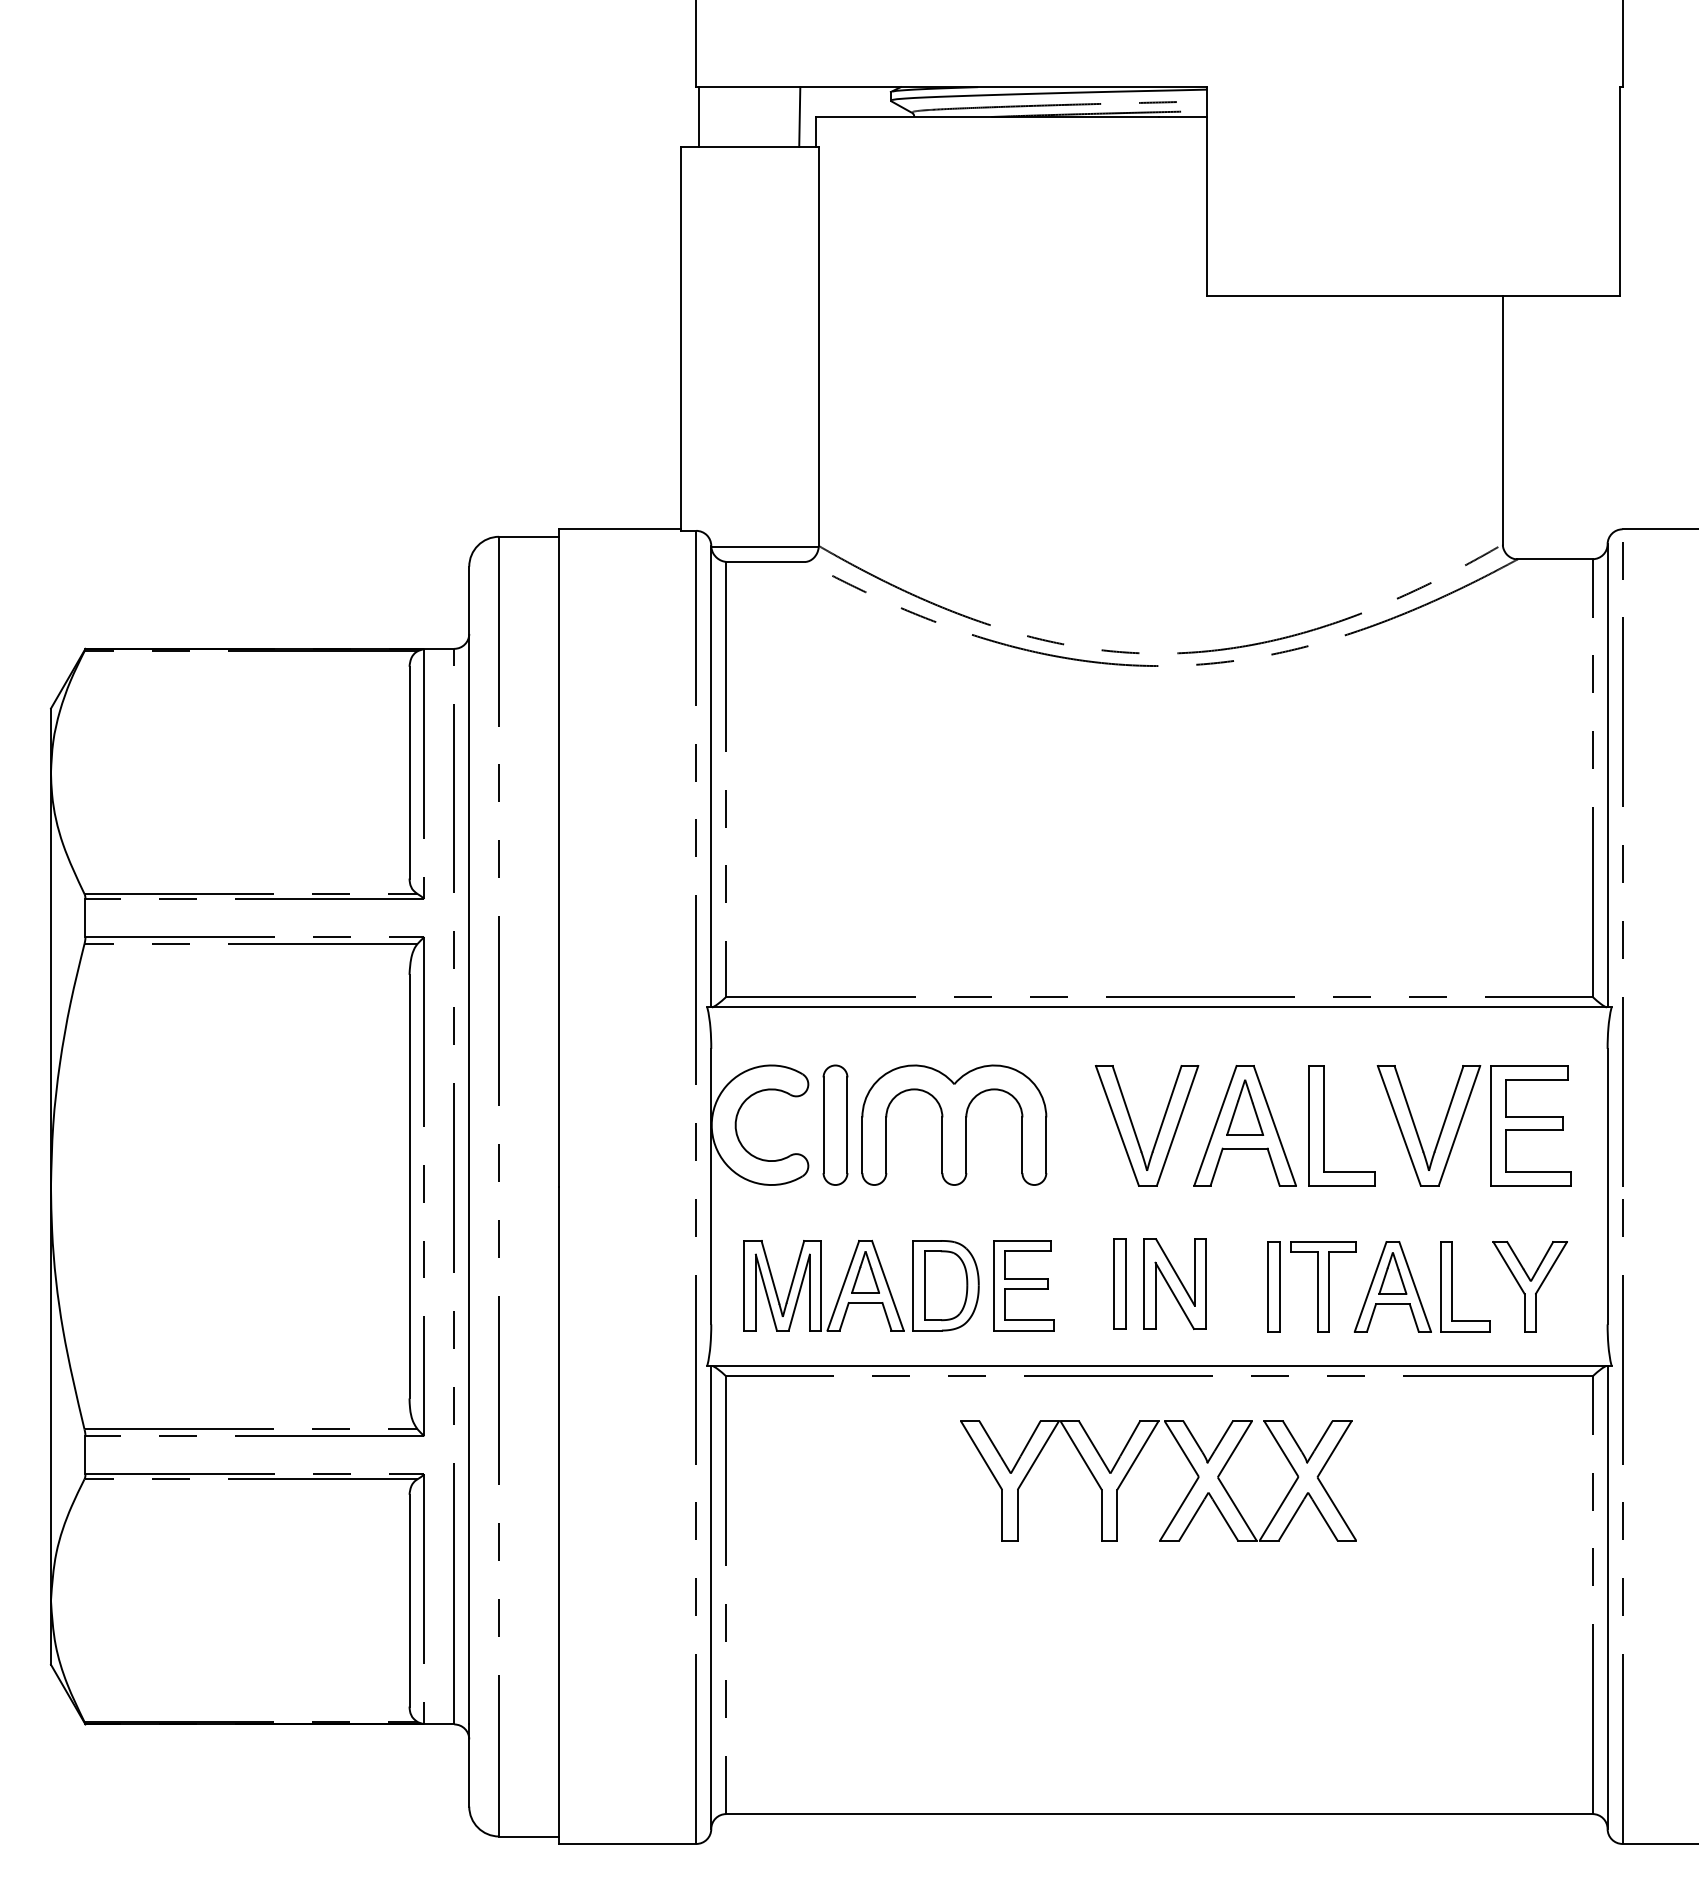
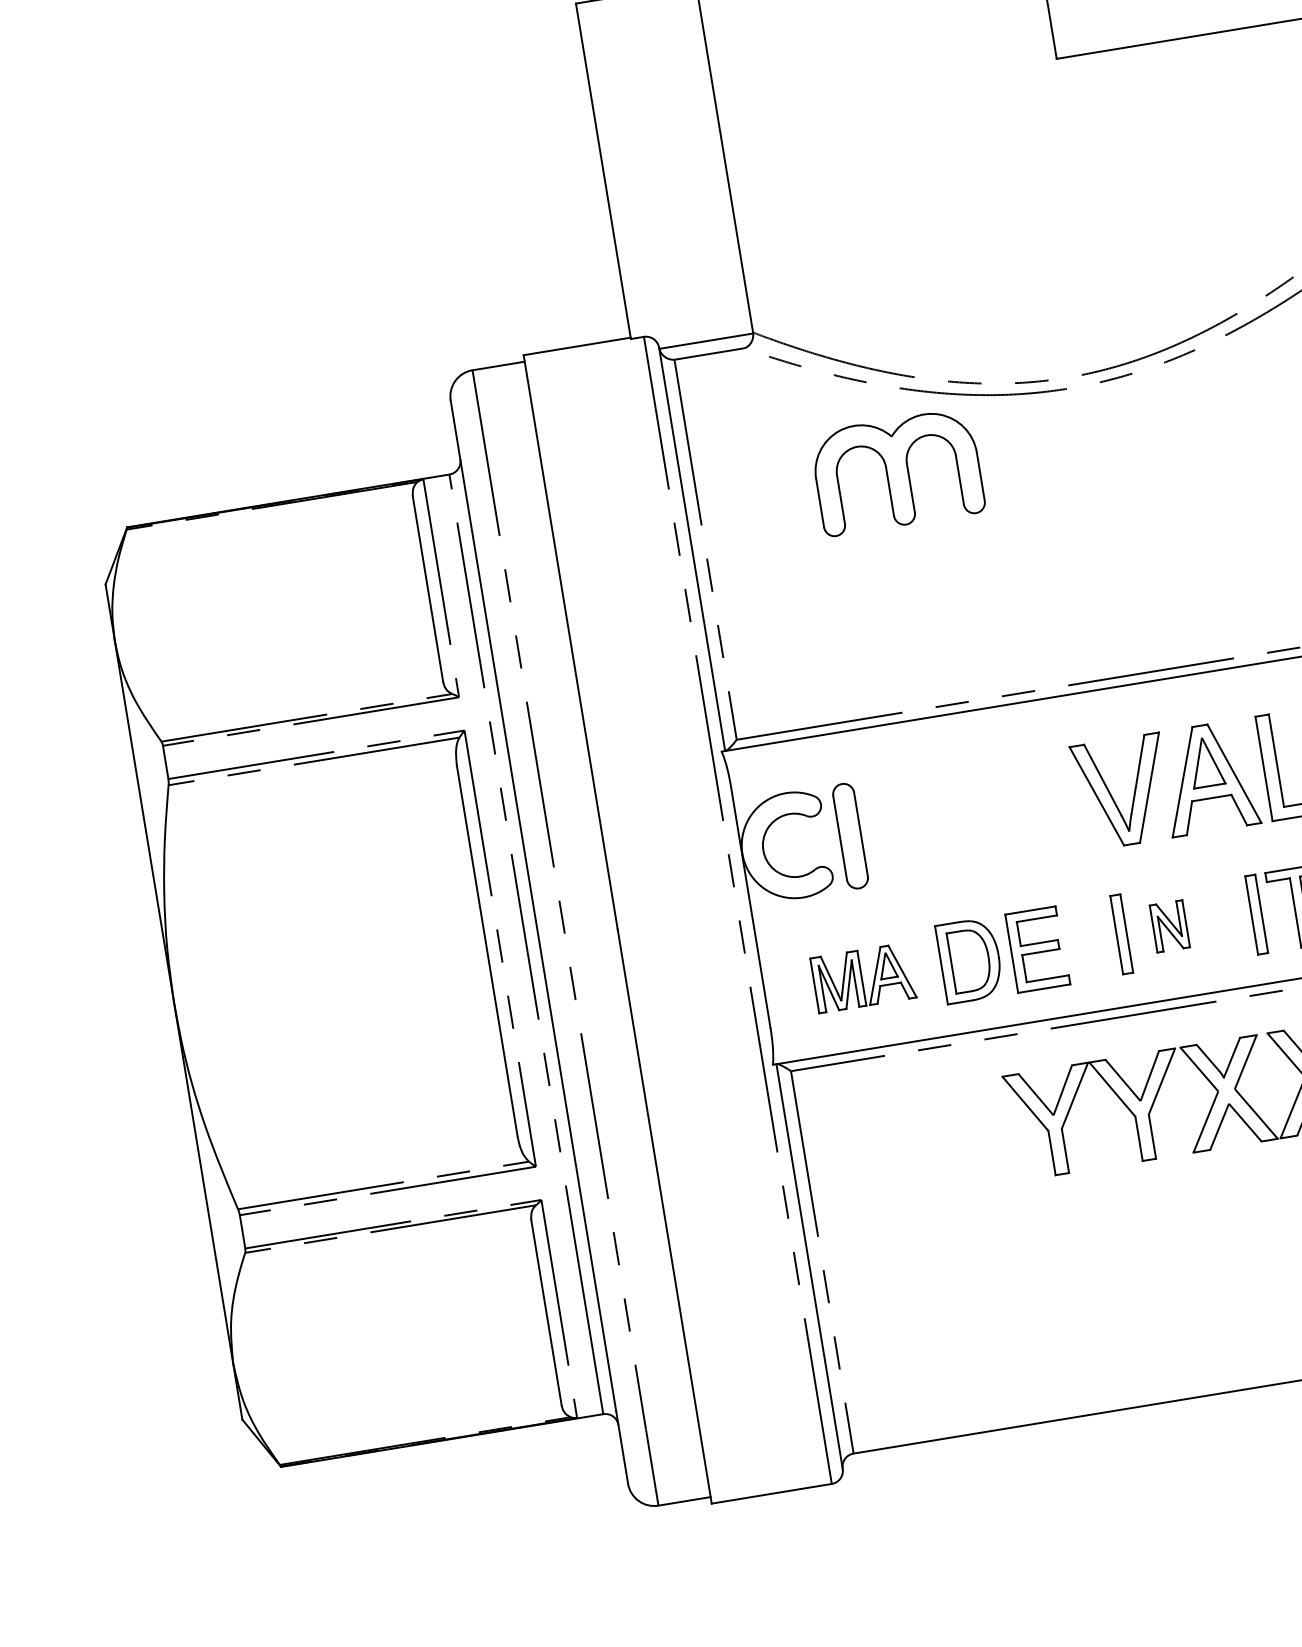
part: (954, 1124) -> (897, 471), moved
part: (1174, 1283) -> (1169, 925), size x0.6
part: (823, 1285) -> (862, 977), size x0.7

